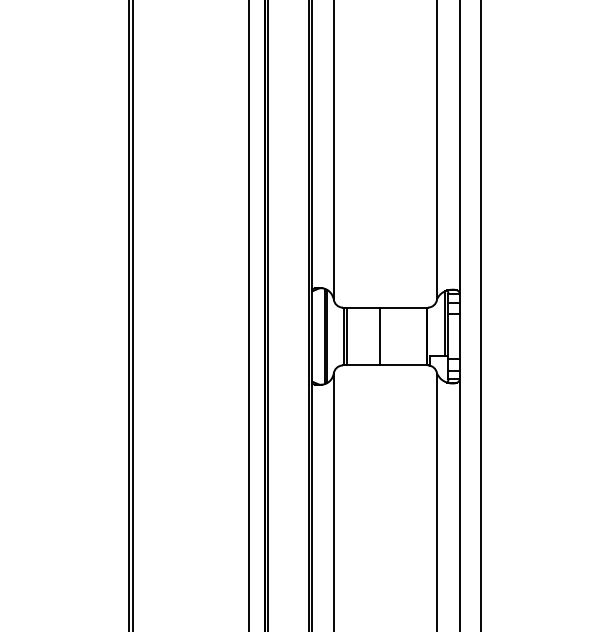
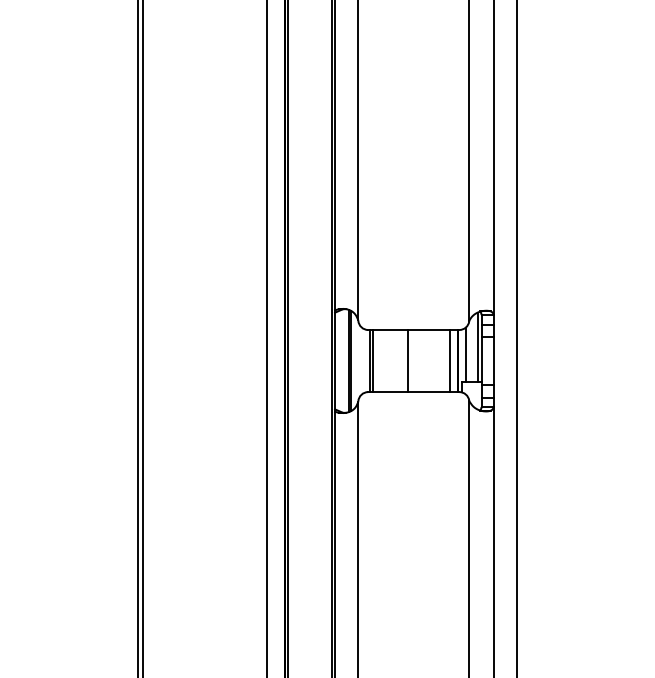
line: (433, 330) -> (465, 354), added
line: (418, 336) -> (449, 361), added

